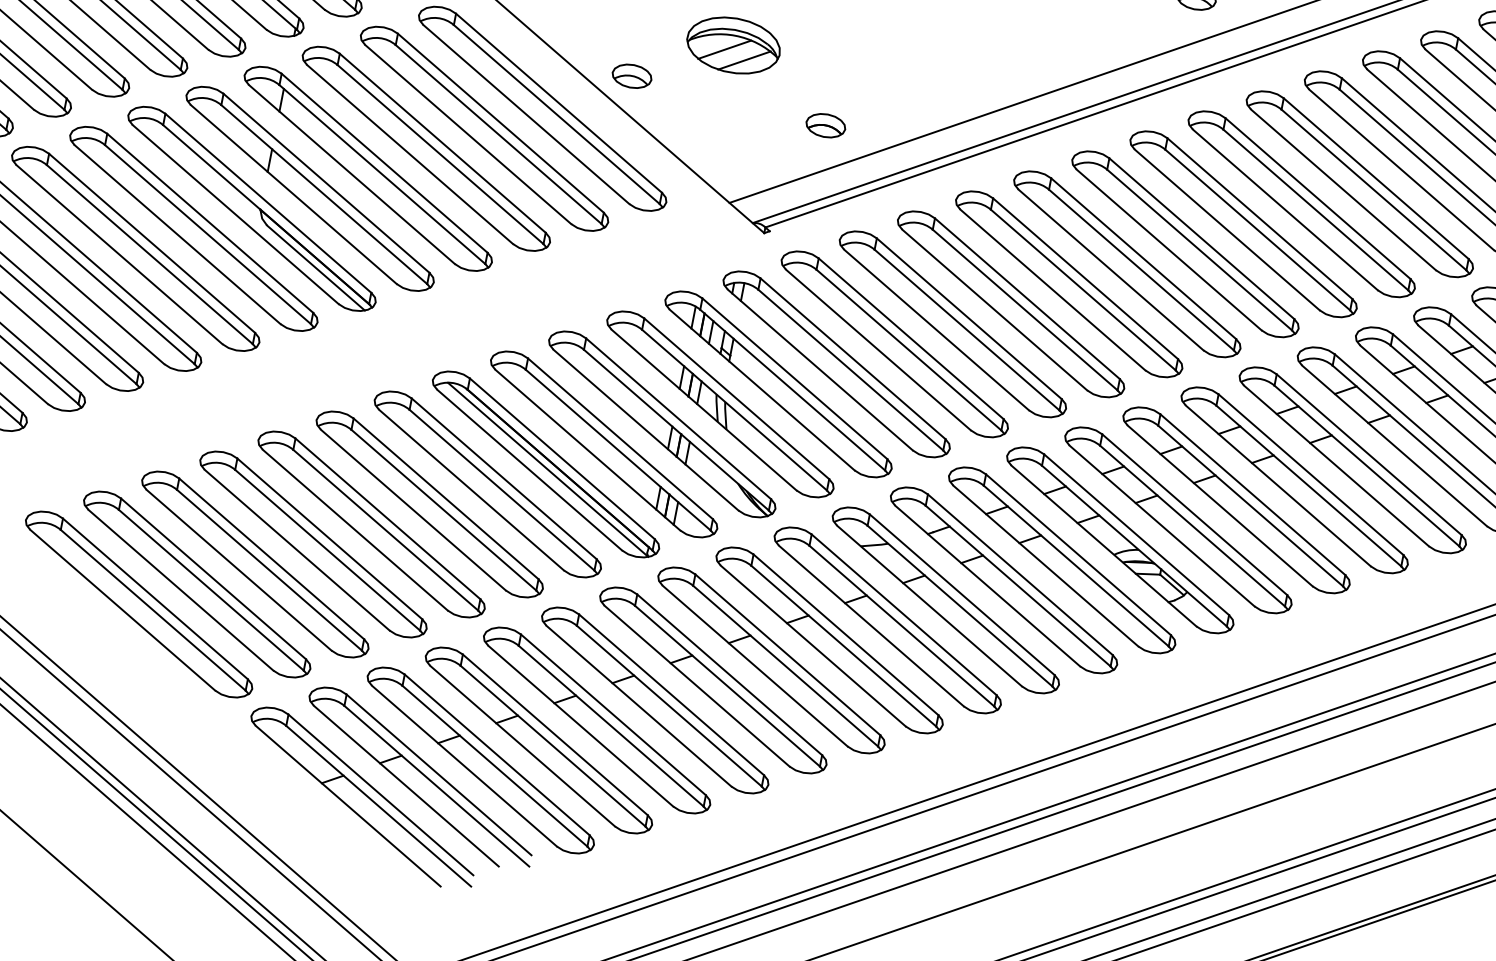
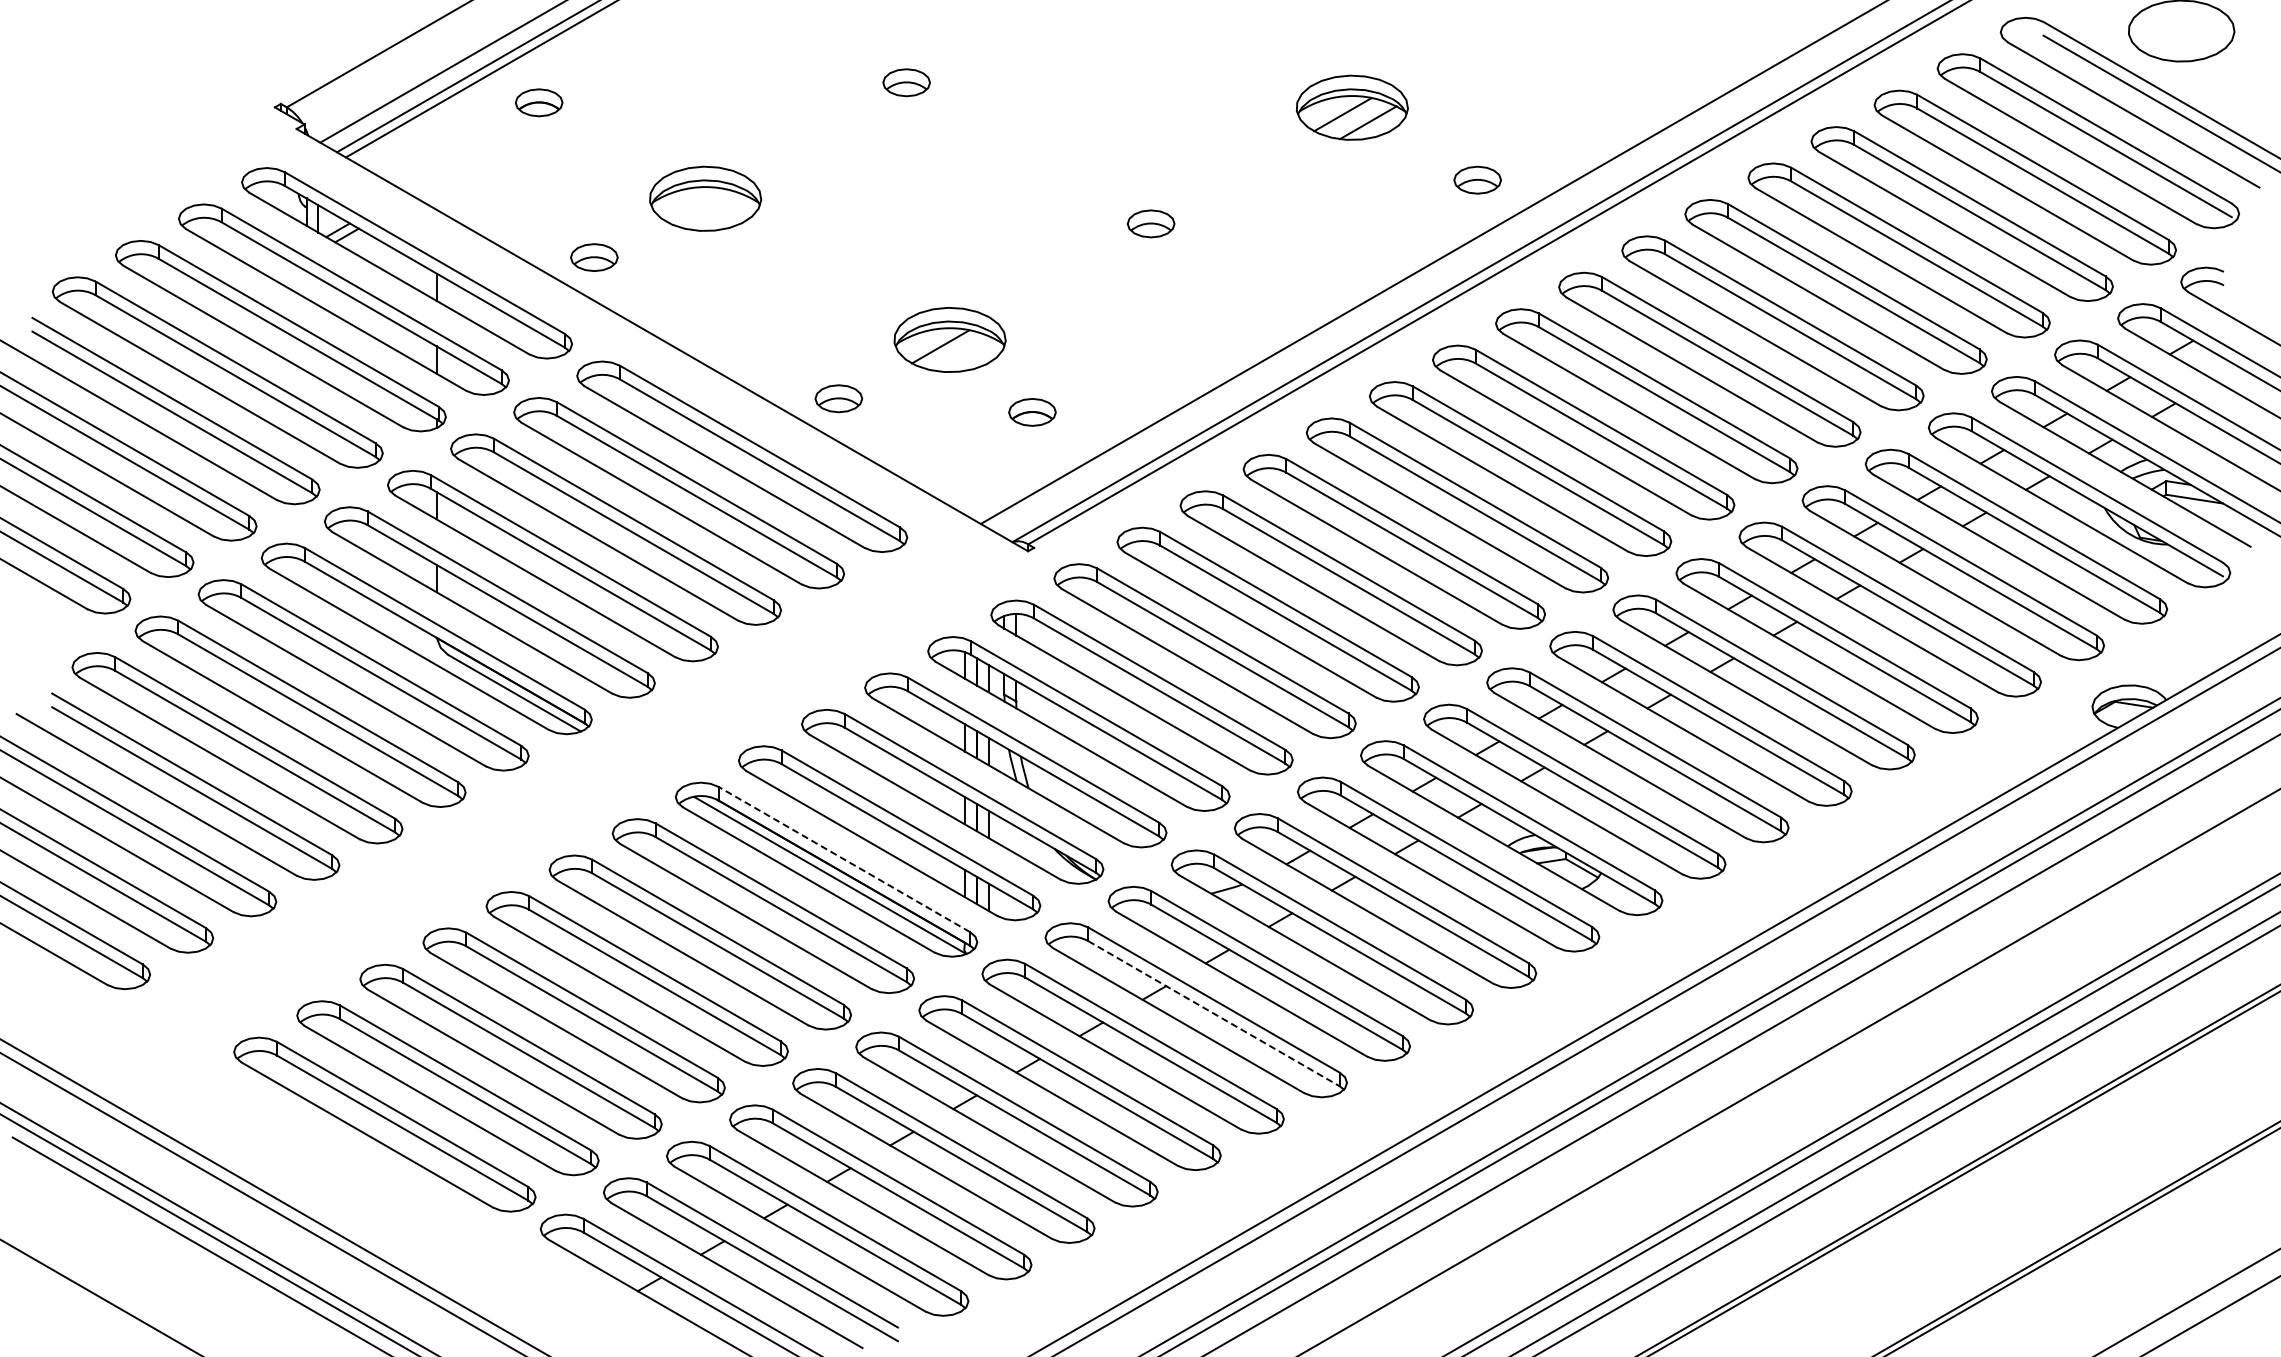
line: (744, 60) -> (965, 354), removed
part: (825, 125) -> (1032, 412), moved
line: (561, 458) -> (843, 859), solid -> dashed
line: (844, 646) -> (1214, 1013), solid -> dashed

